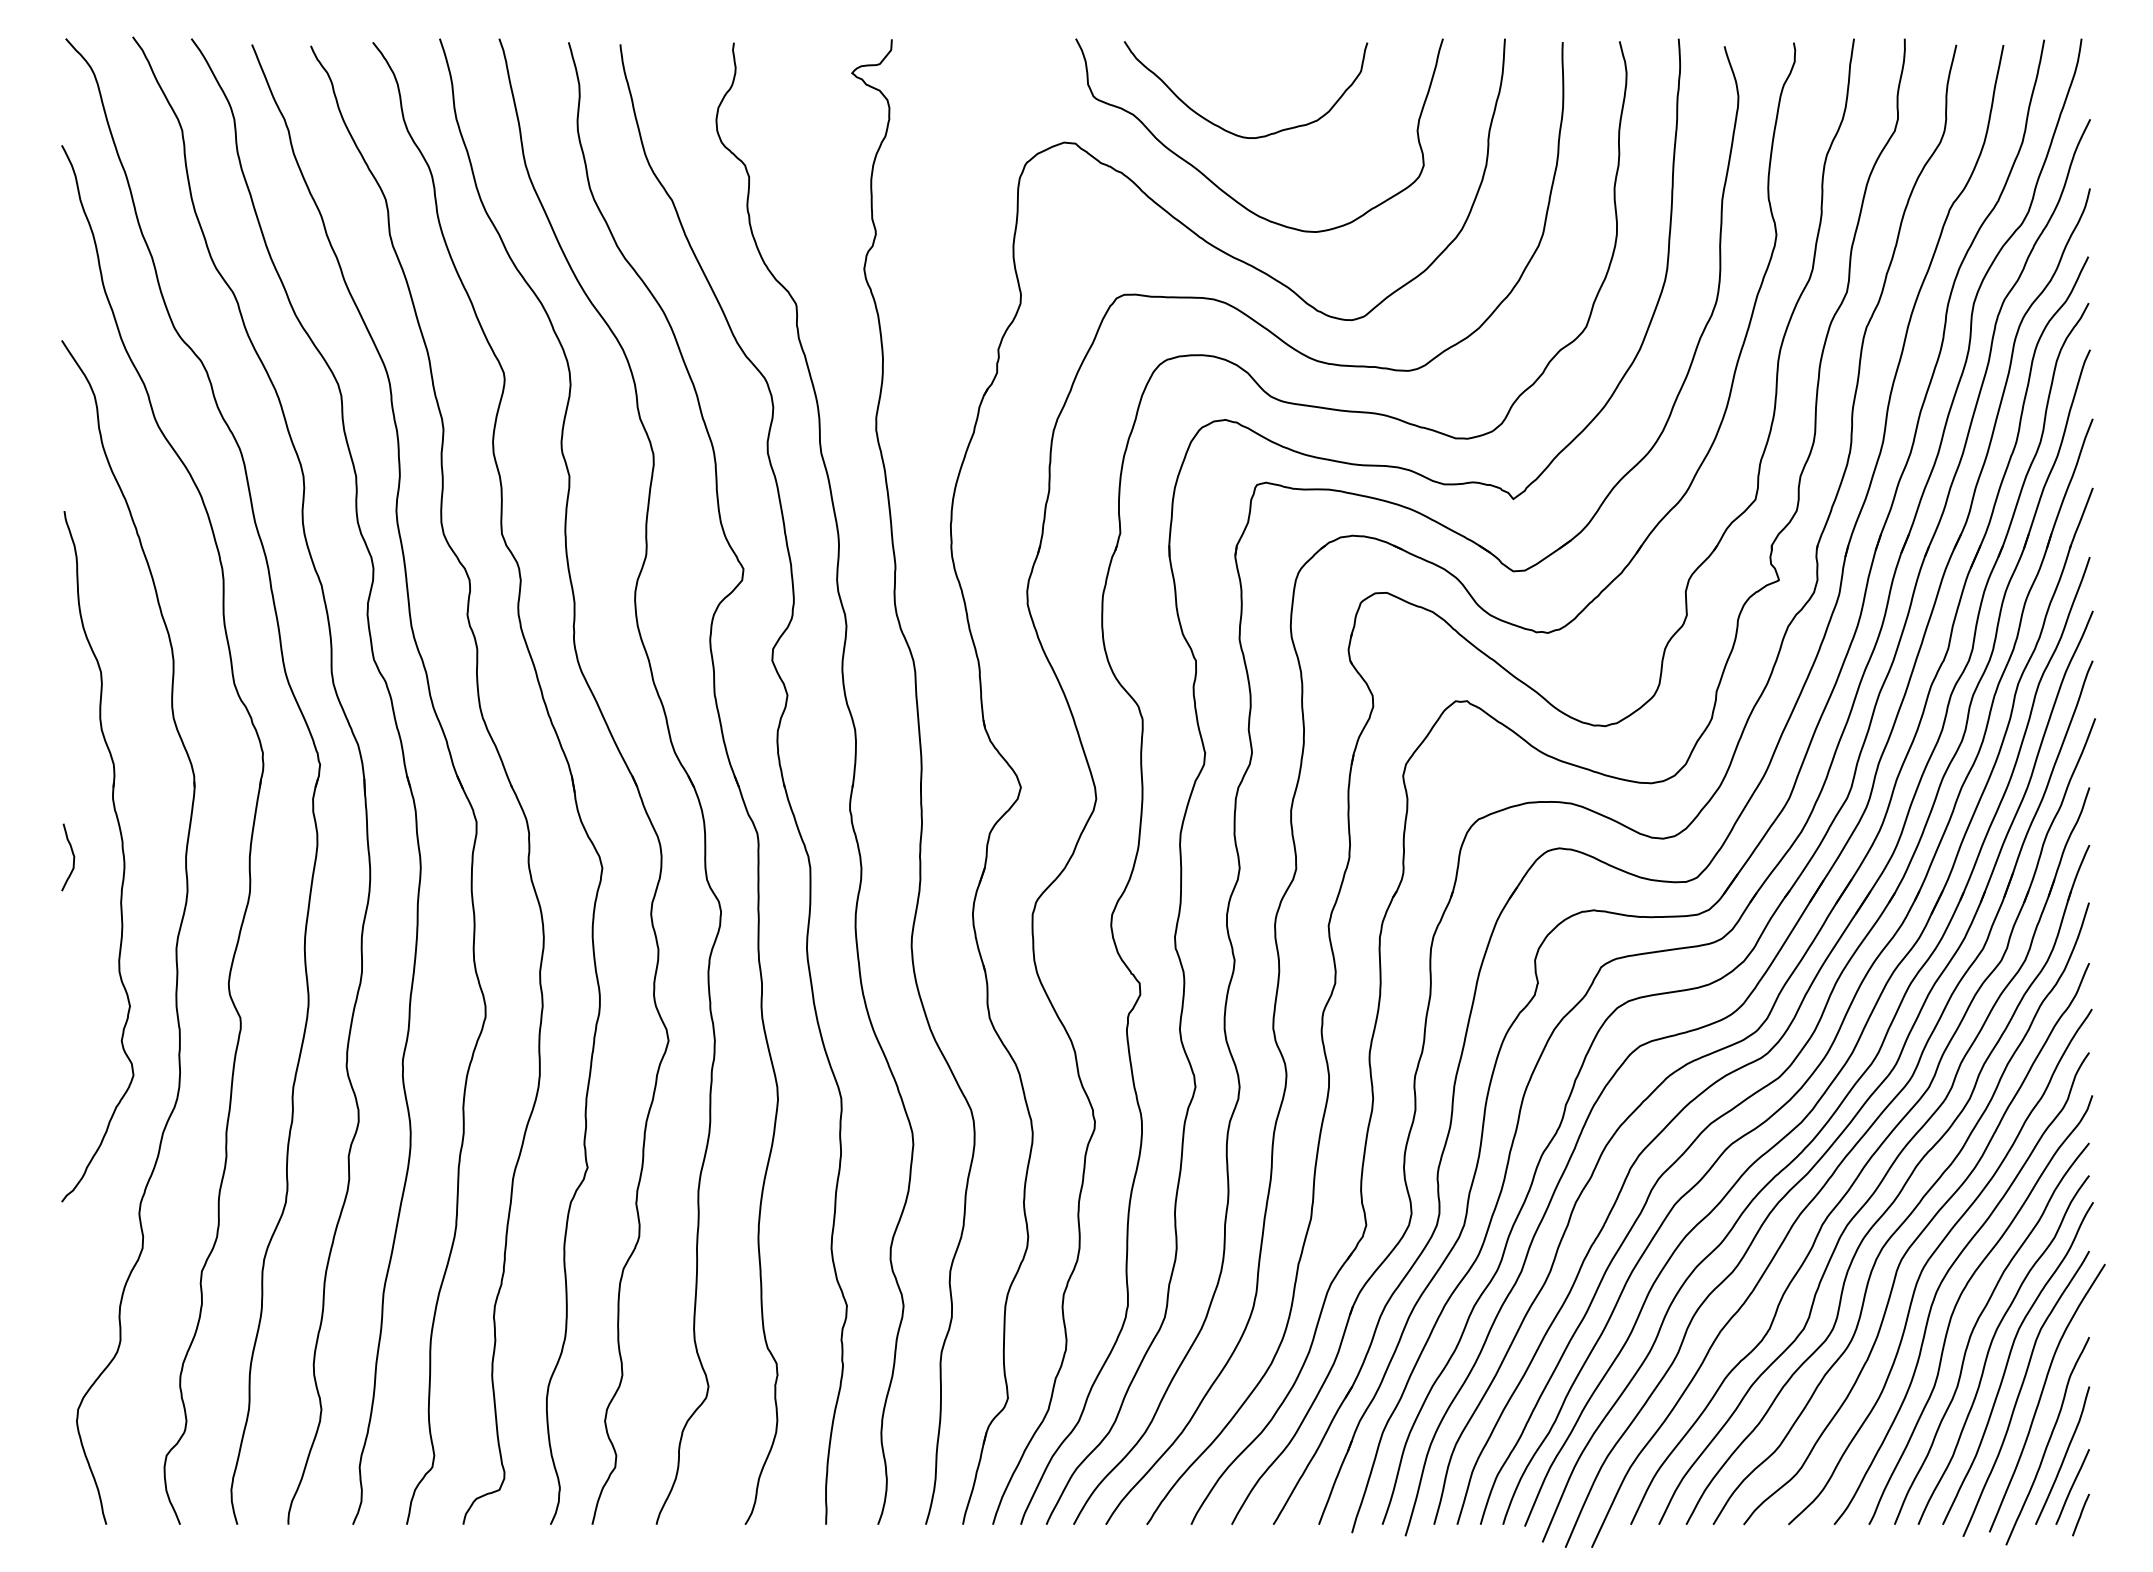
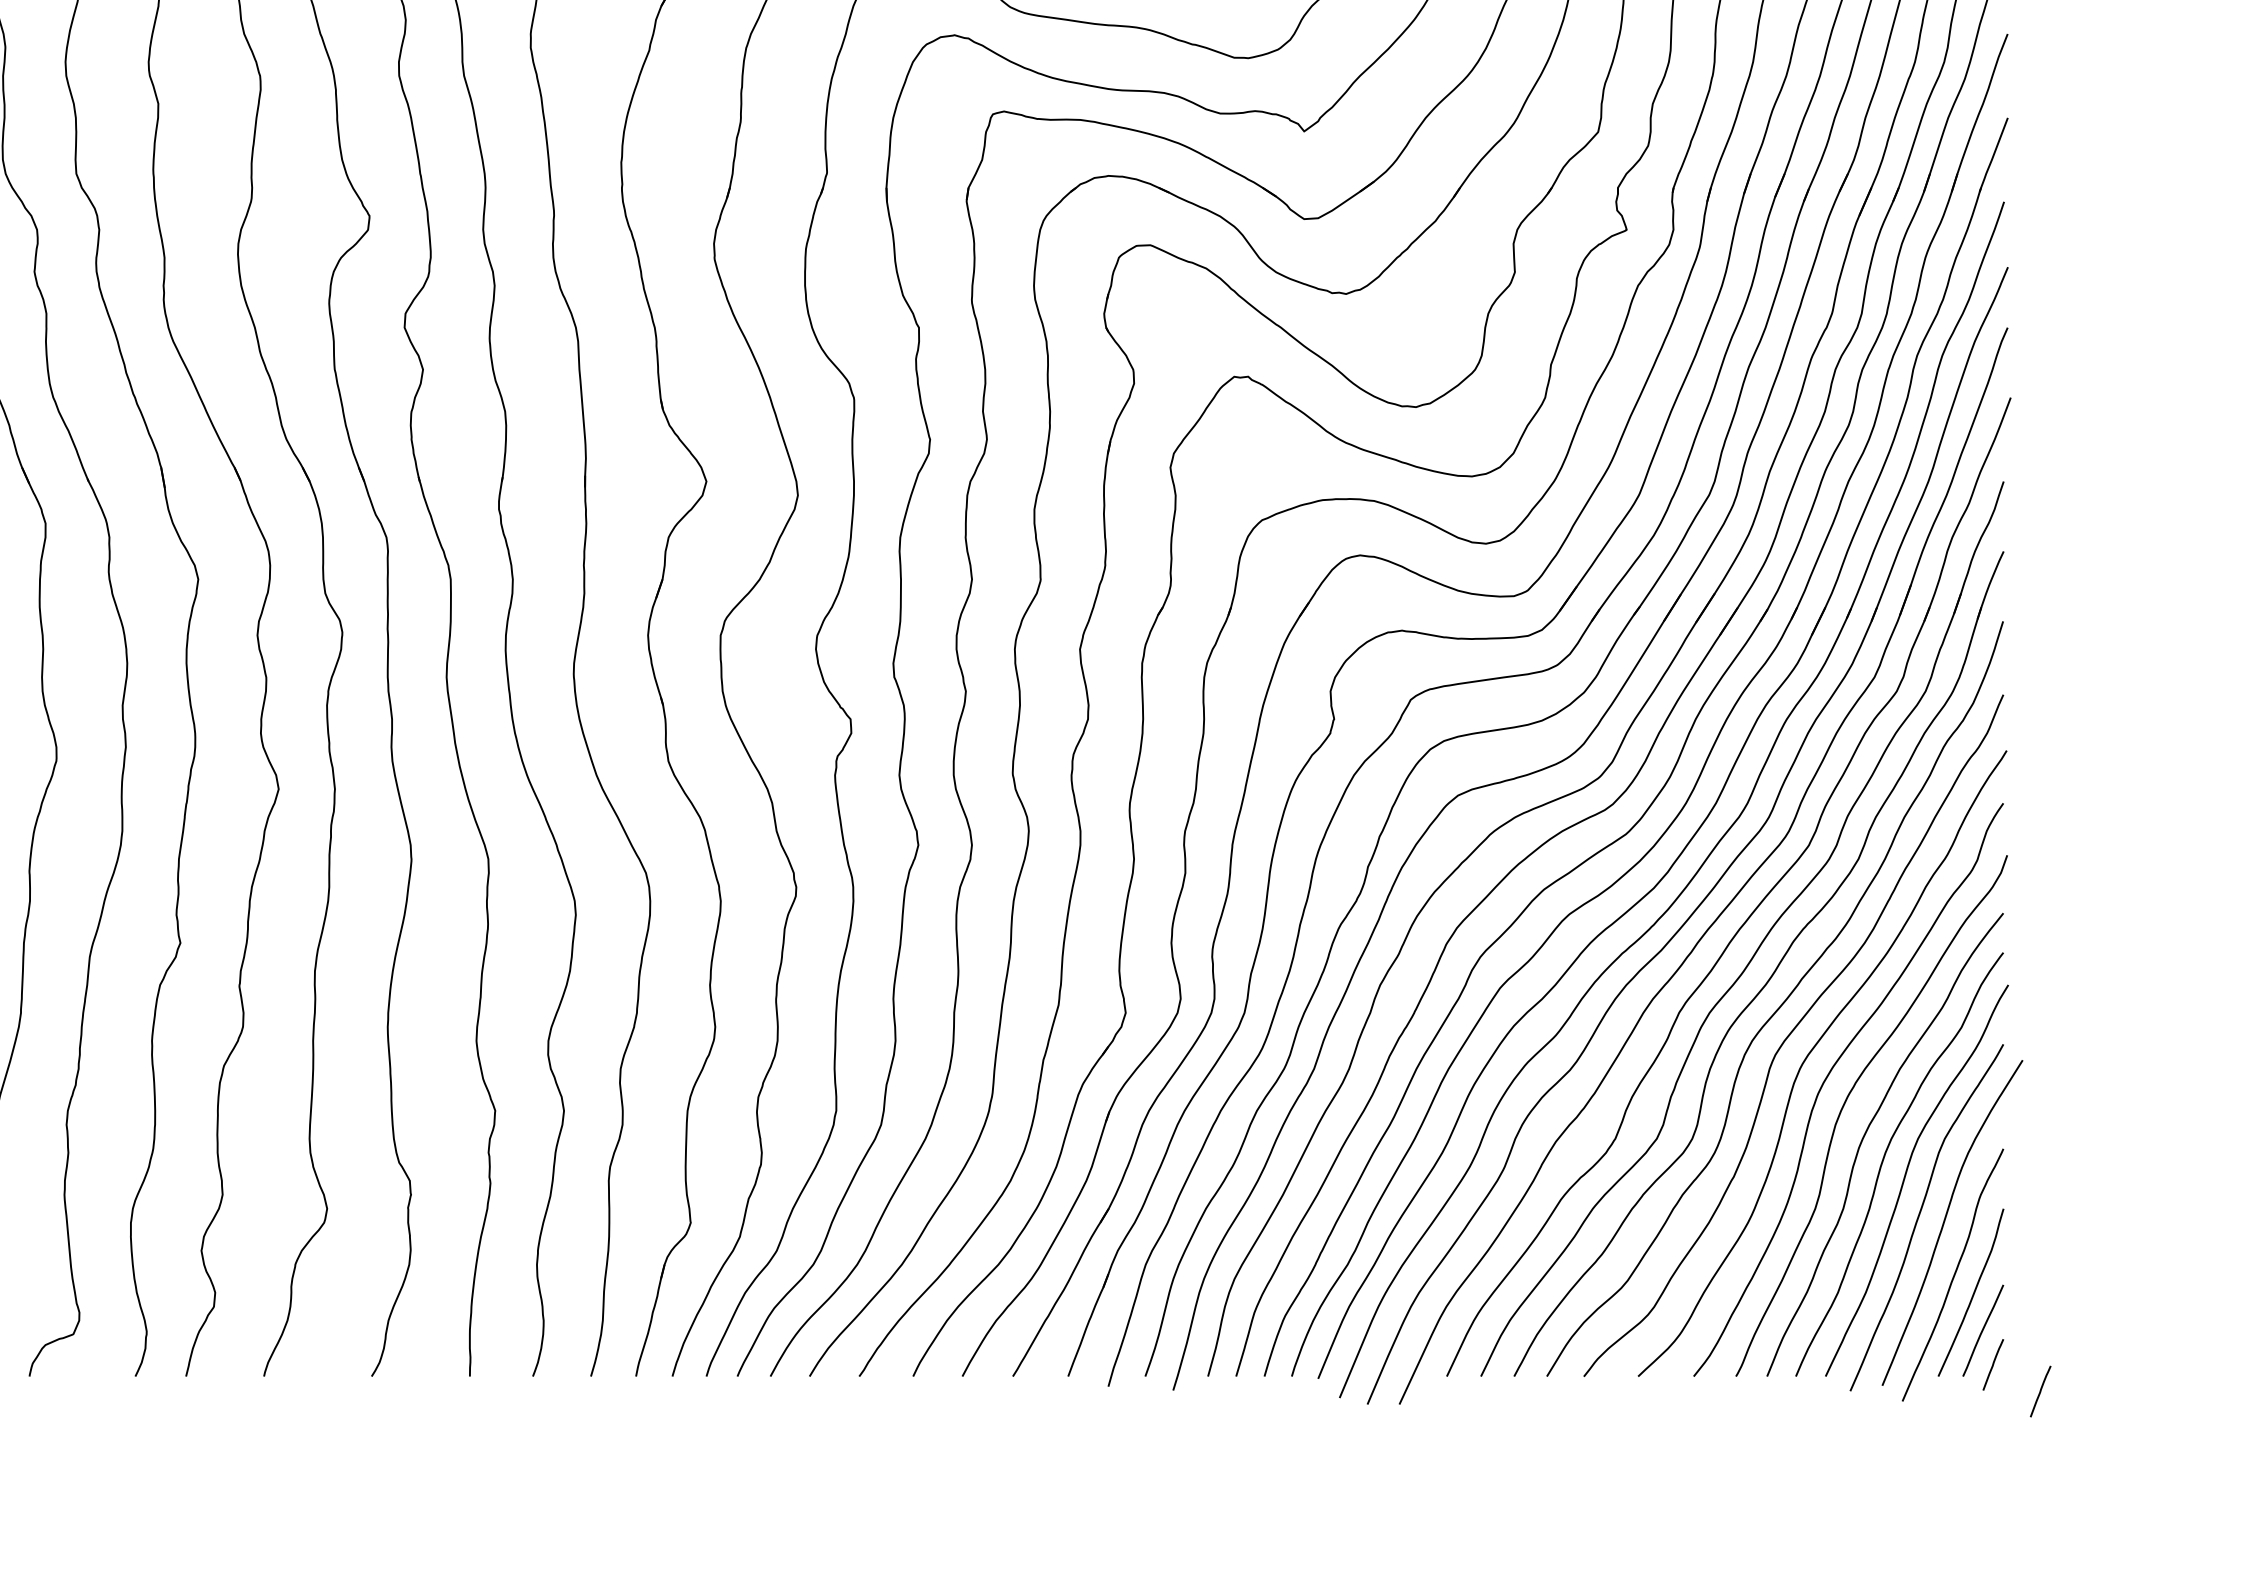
line: (2119, 1536) -> (2040, 1390), added

